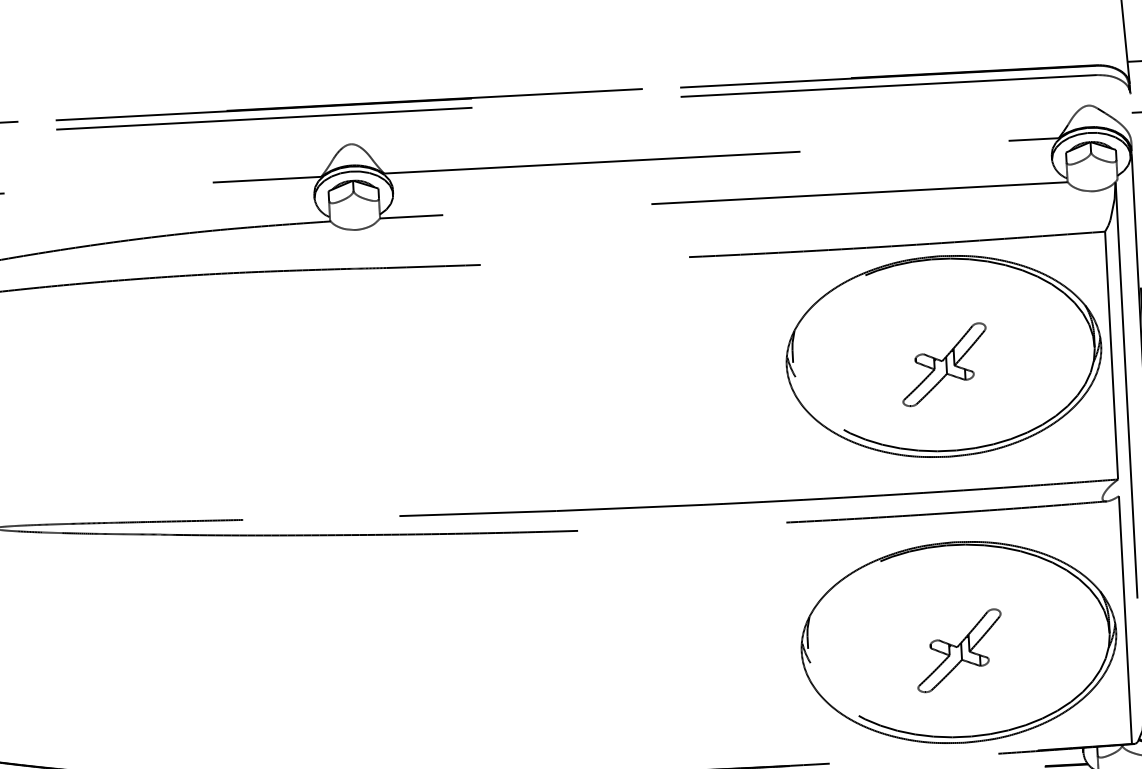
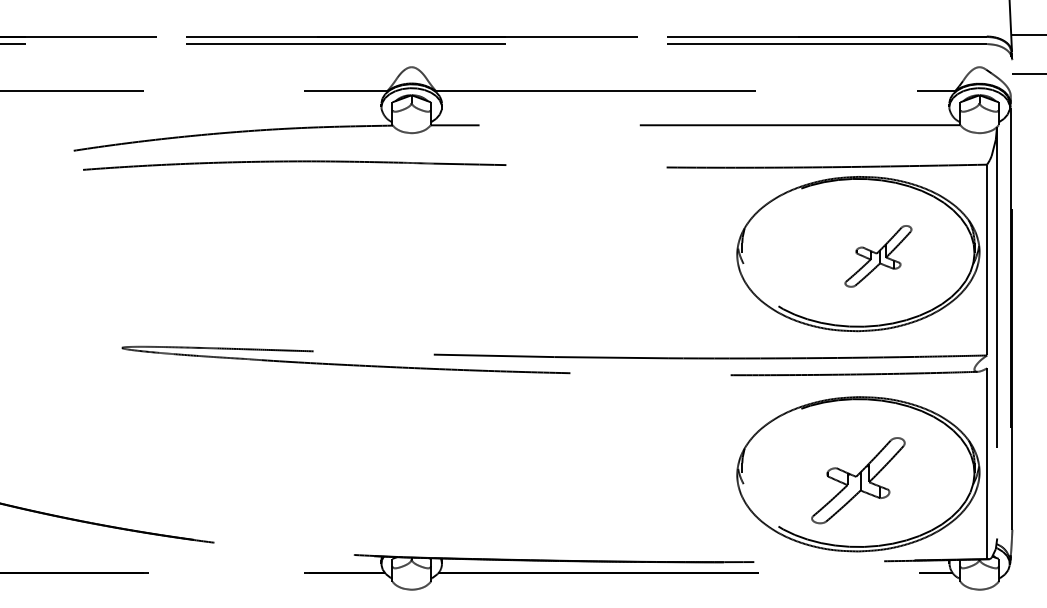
part: (944, 364) -> (878, 256), moved
part: (959, 650) -> (858, 480), size x1.4

